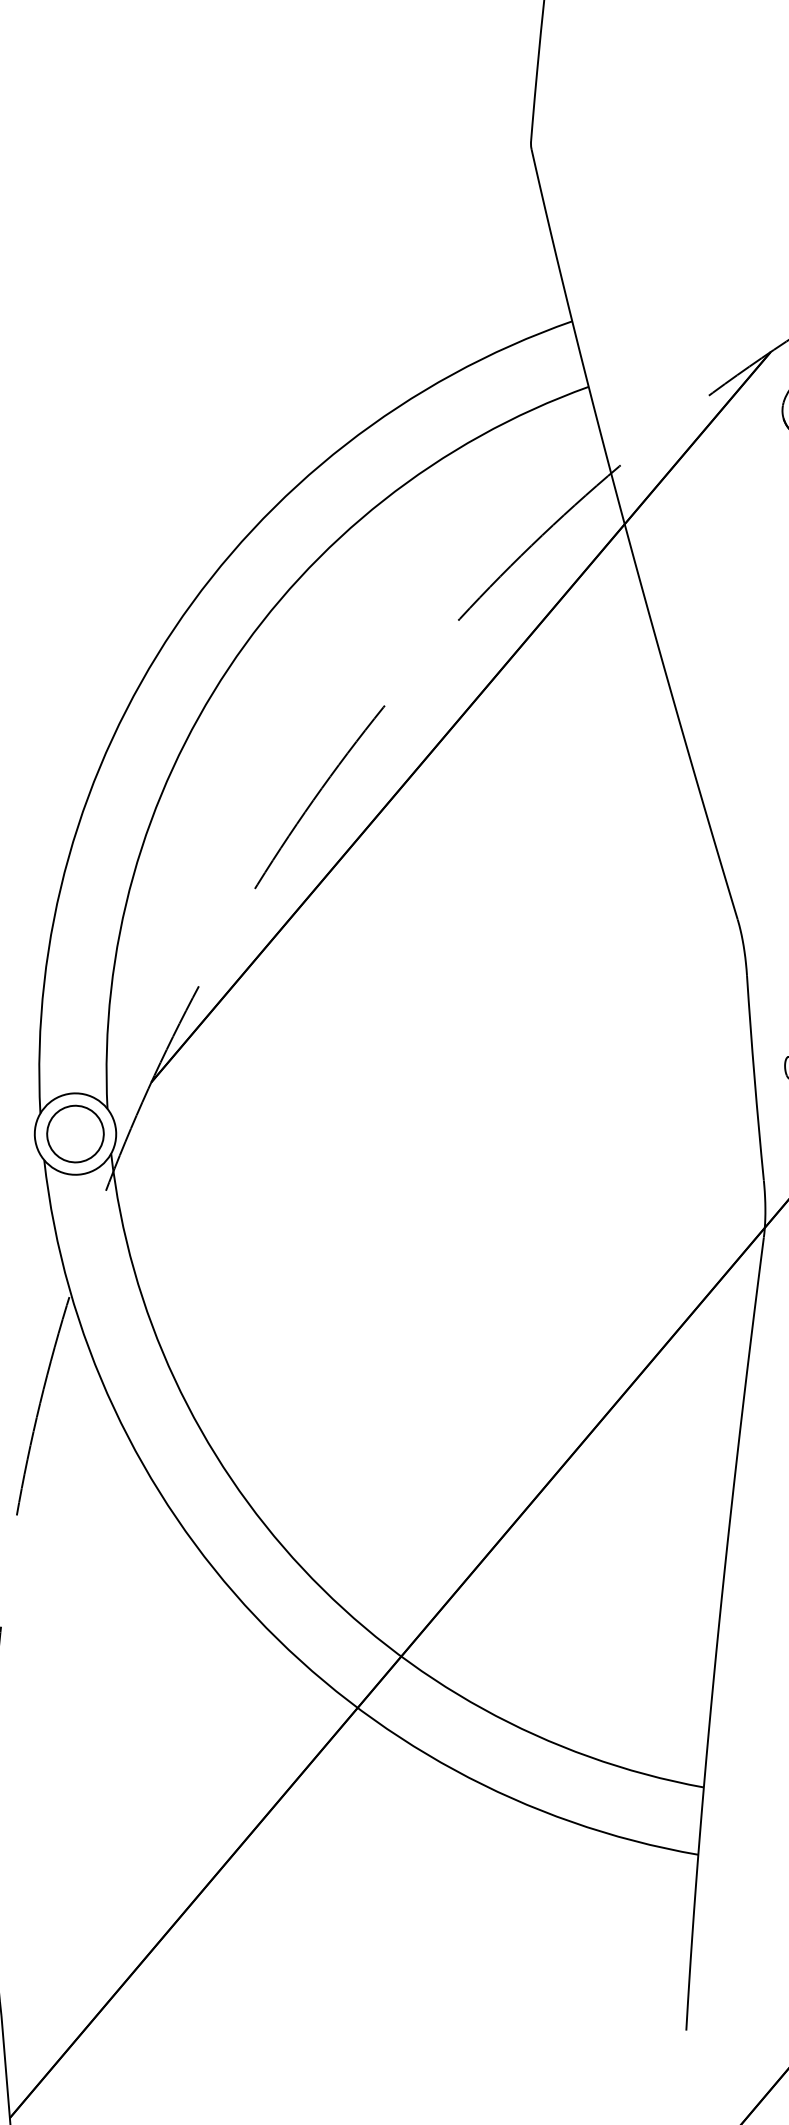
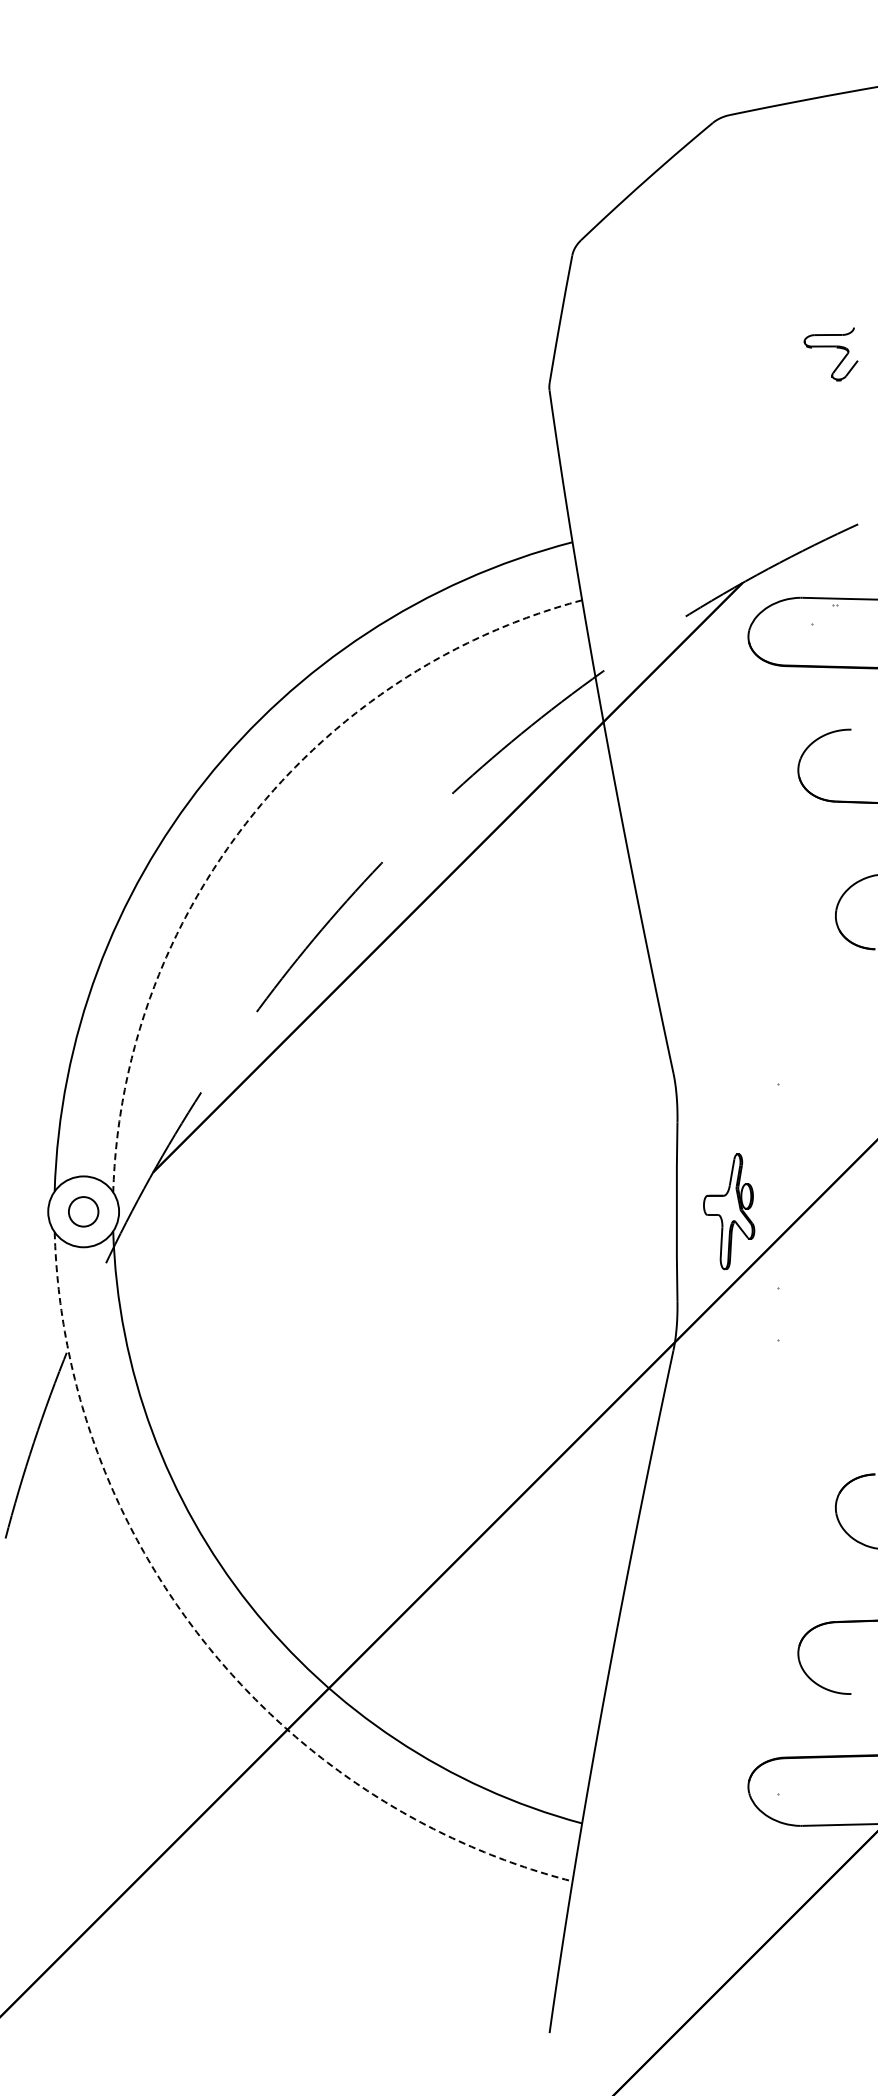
arc: (228, 668) -> (249, 818), solid -> dashed
circle: (75, 1133) -> (83, 1211), size x0.6
arc: (255, 1616) -> (205, 1643), solid -> dashed

